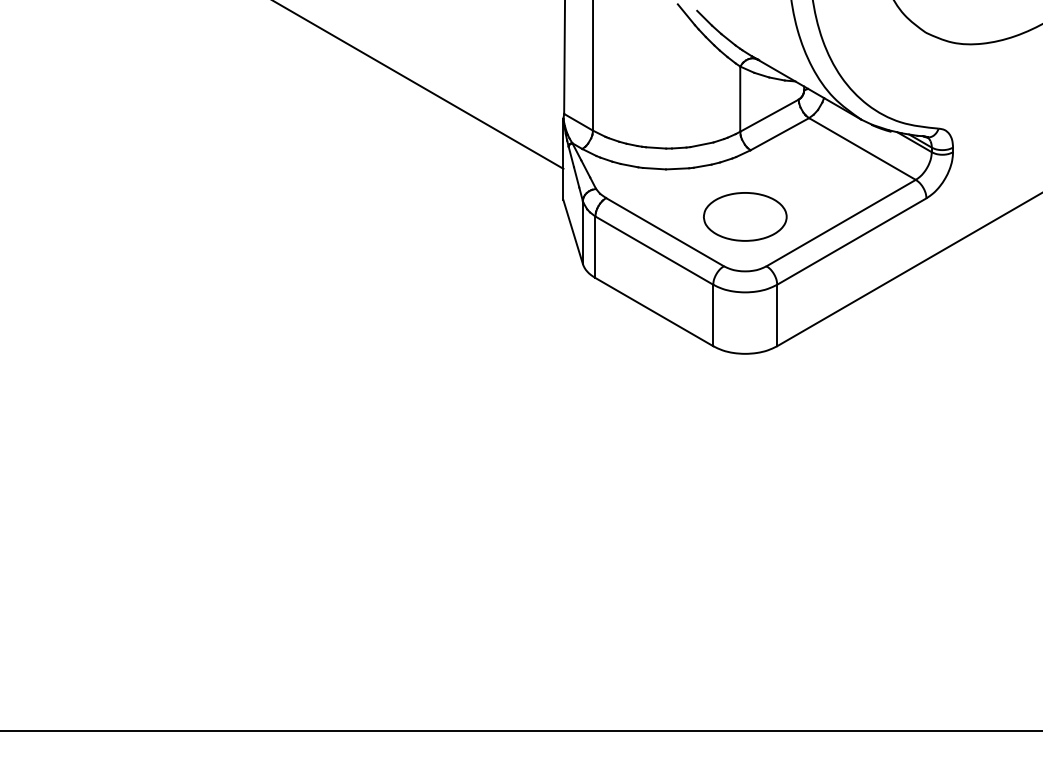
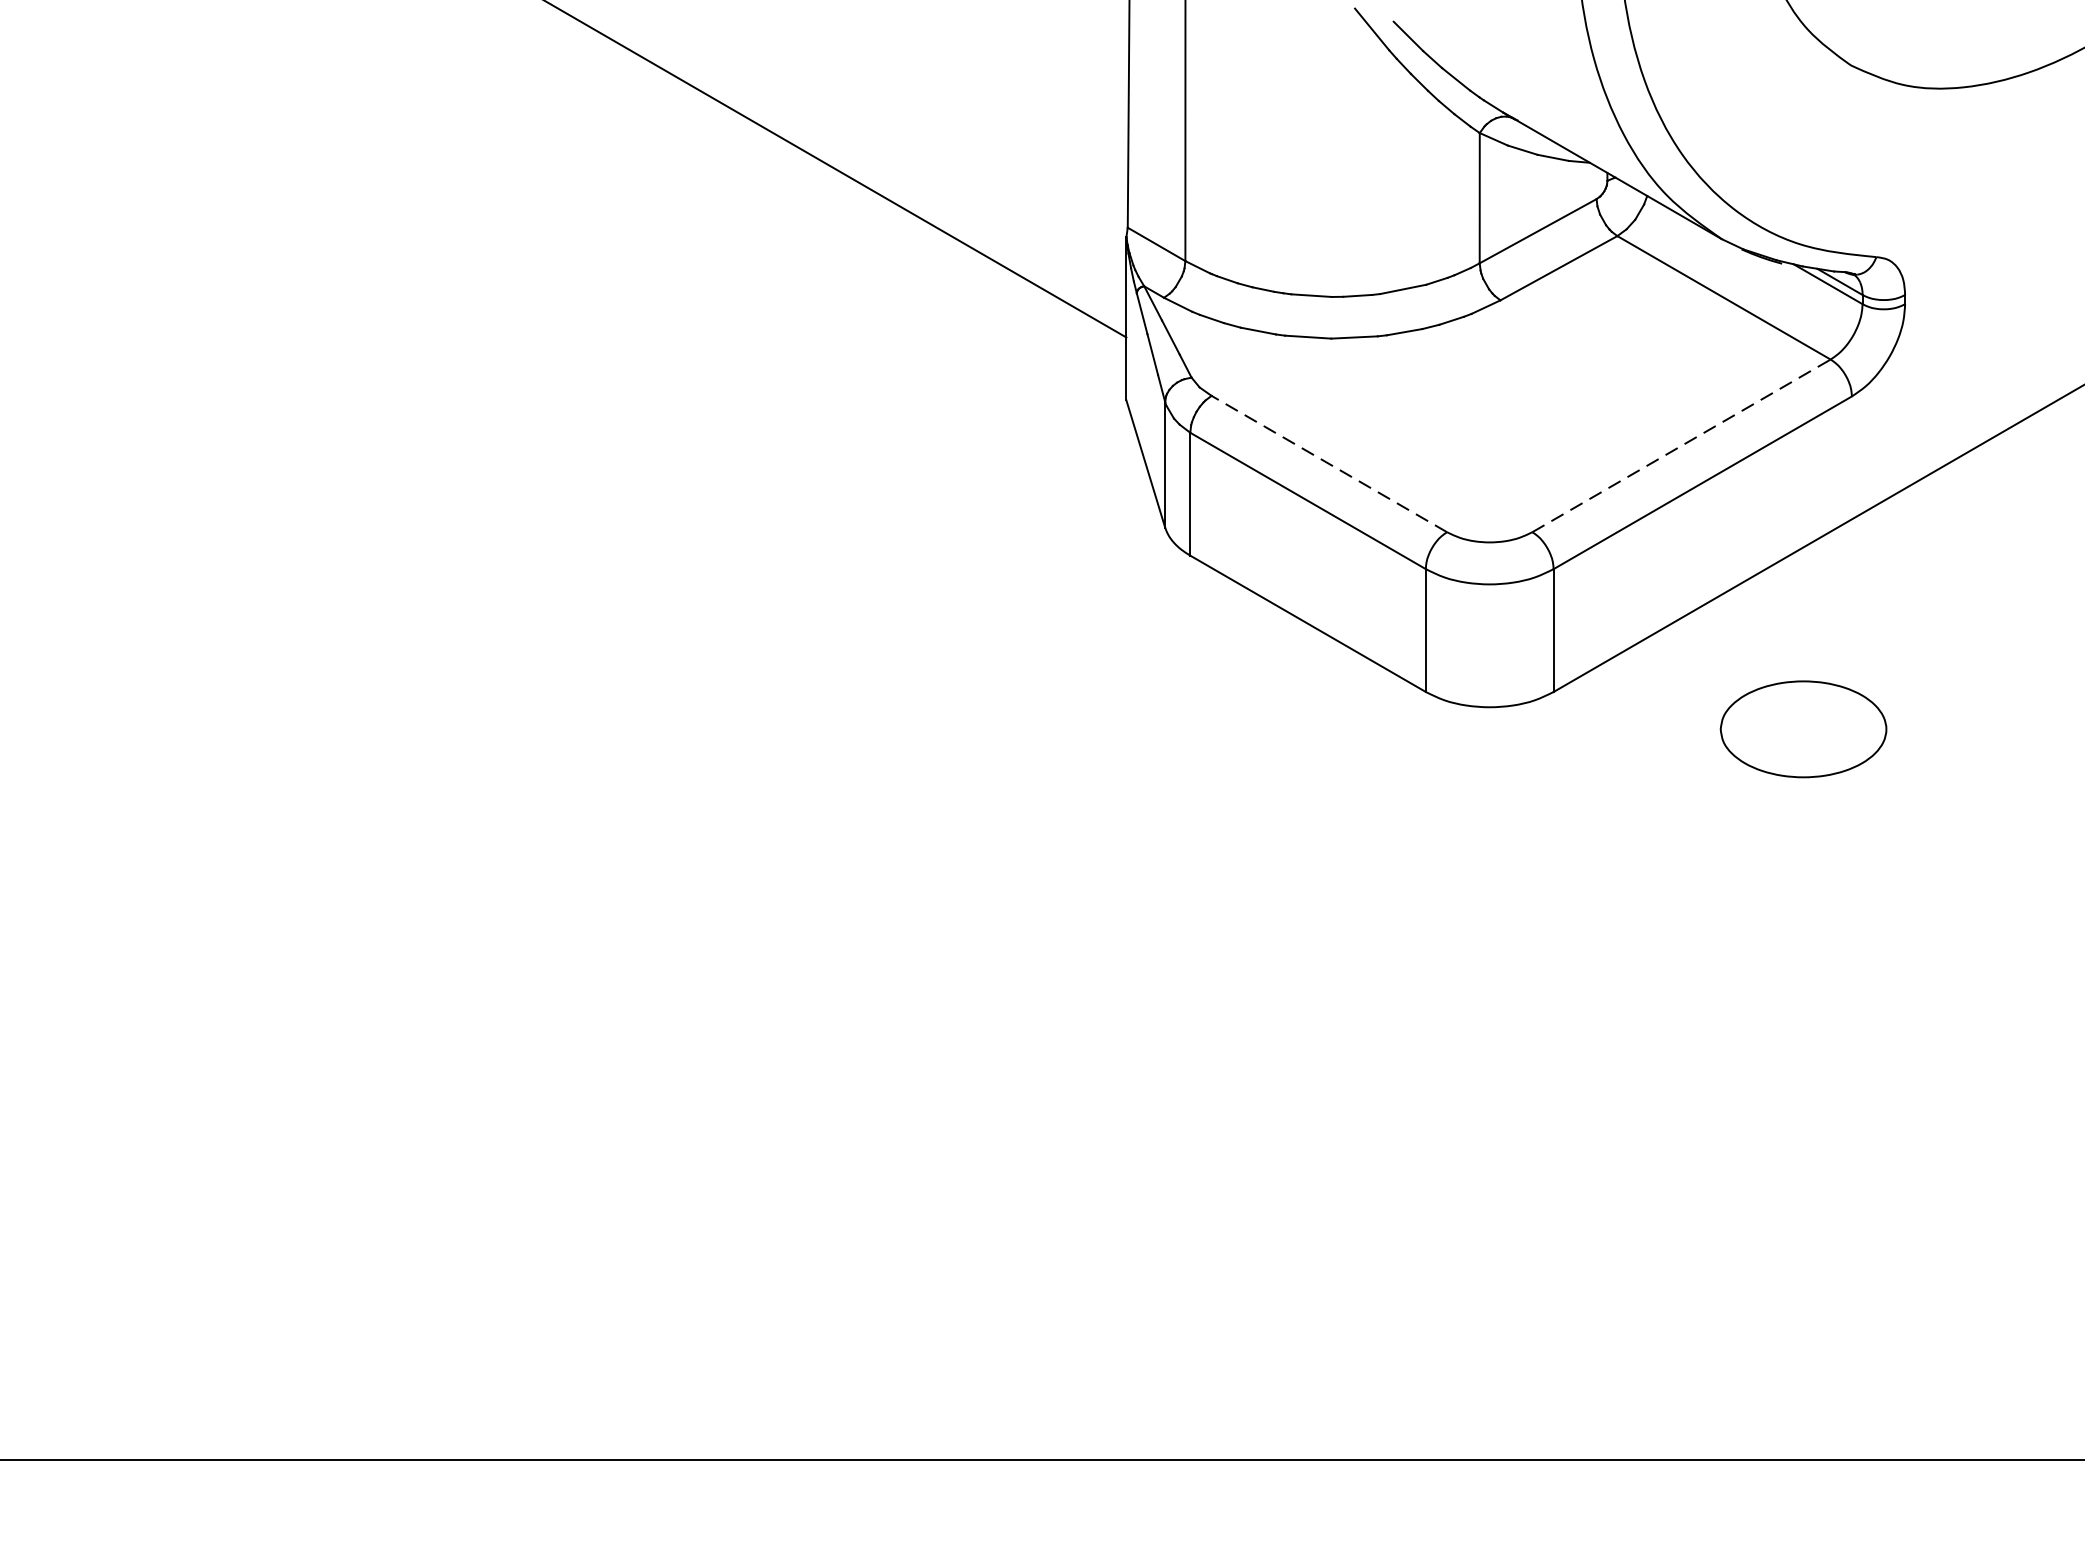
part: (745, 216) -> (1804, 728), moved
line: (841, 222) -> (1682, 444), solid -> dashed
line: (664, 231) -> (1328, 462), solid -> dashed

